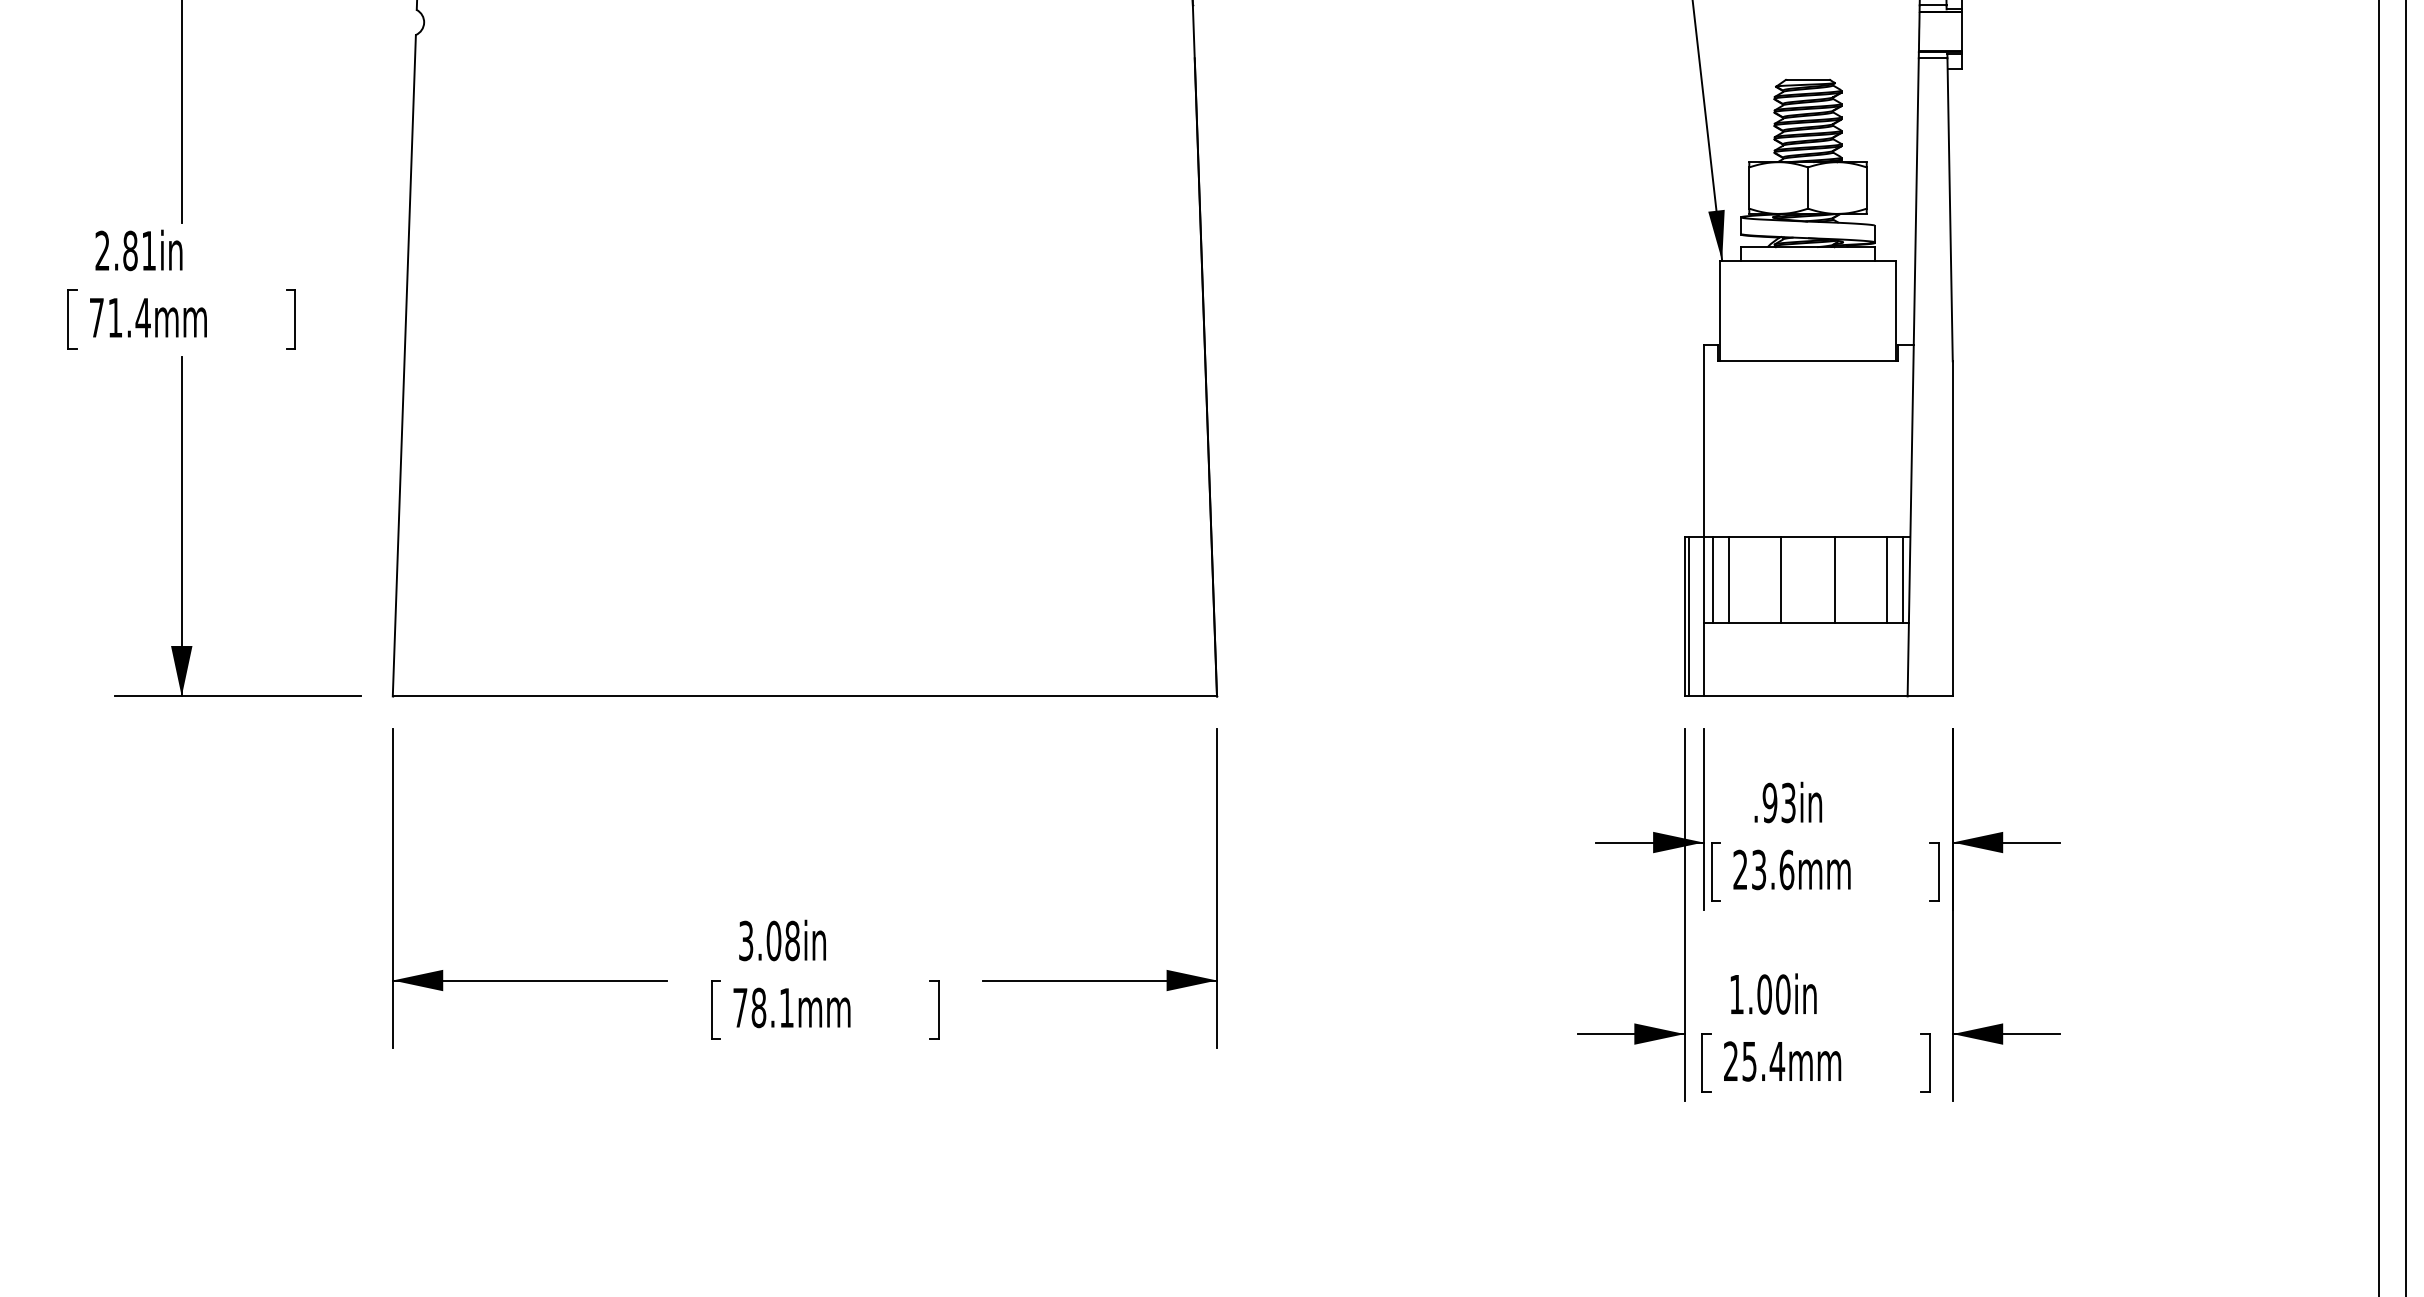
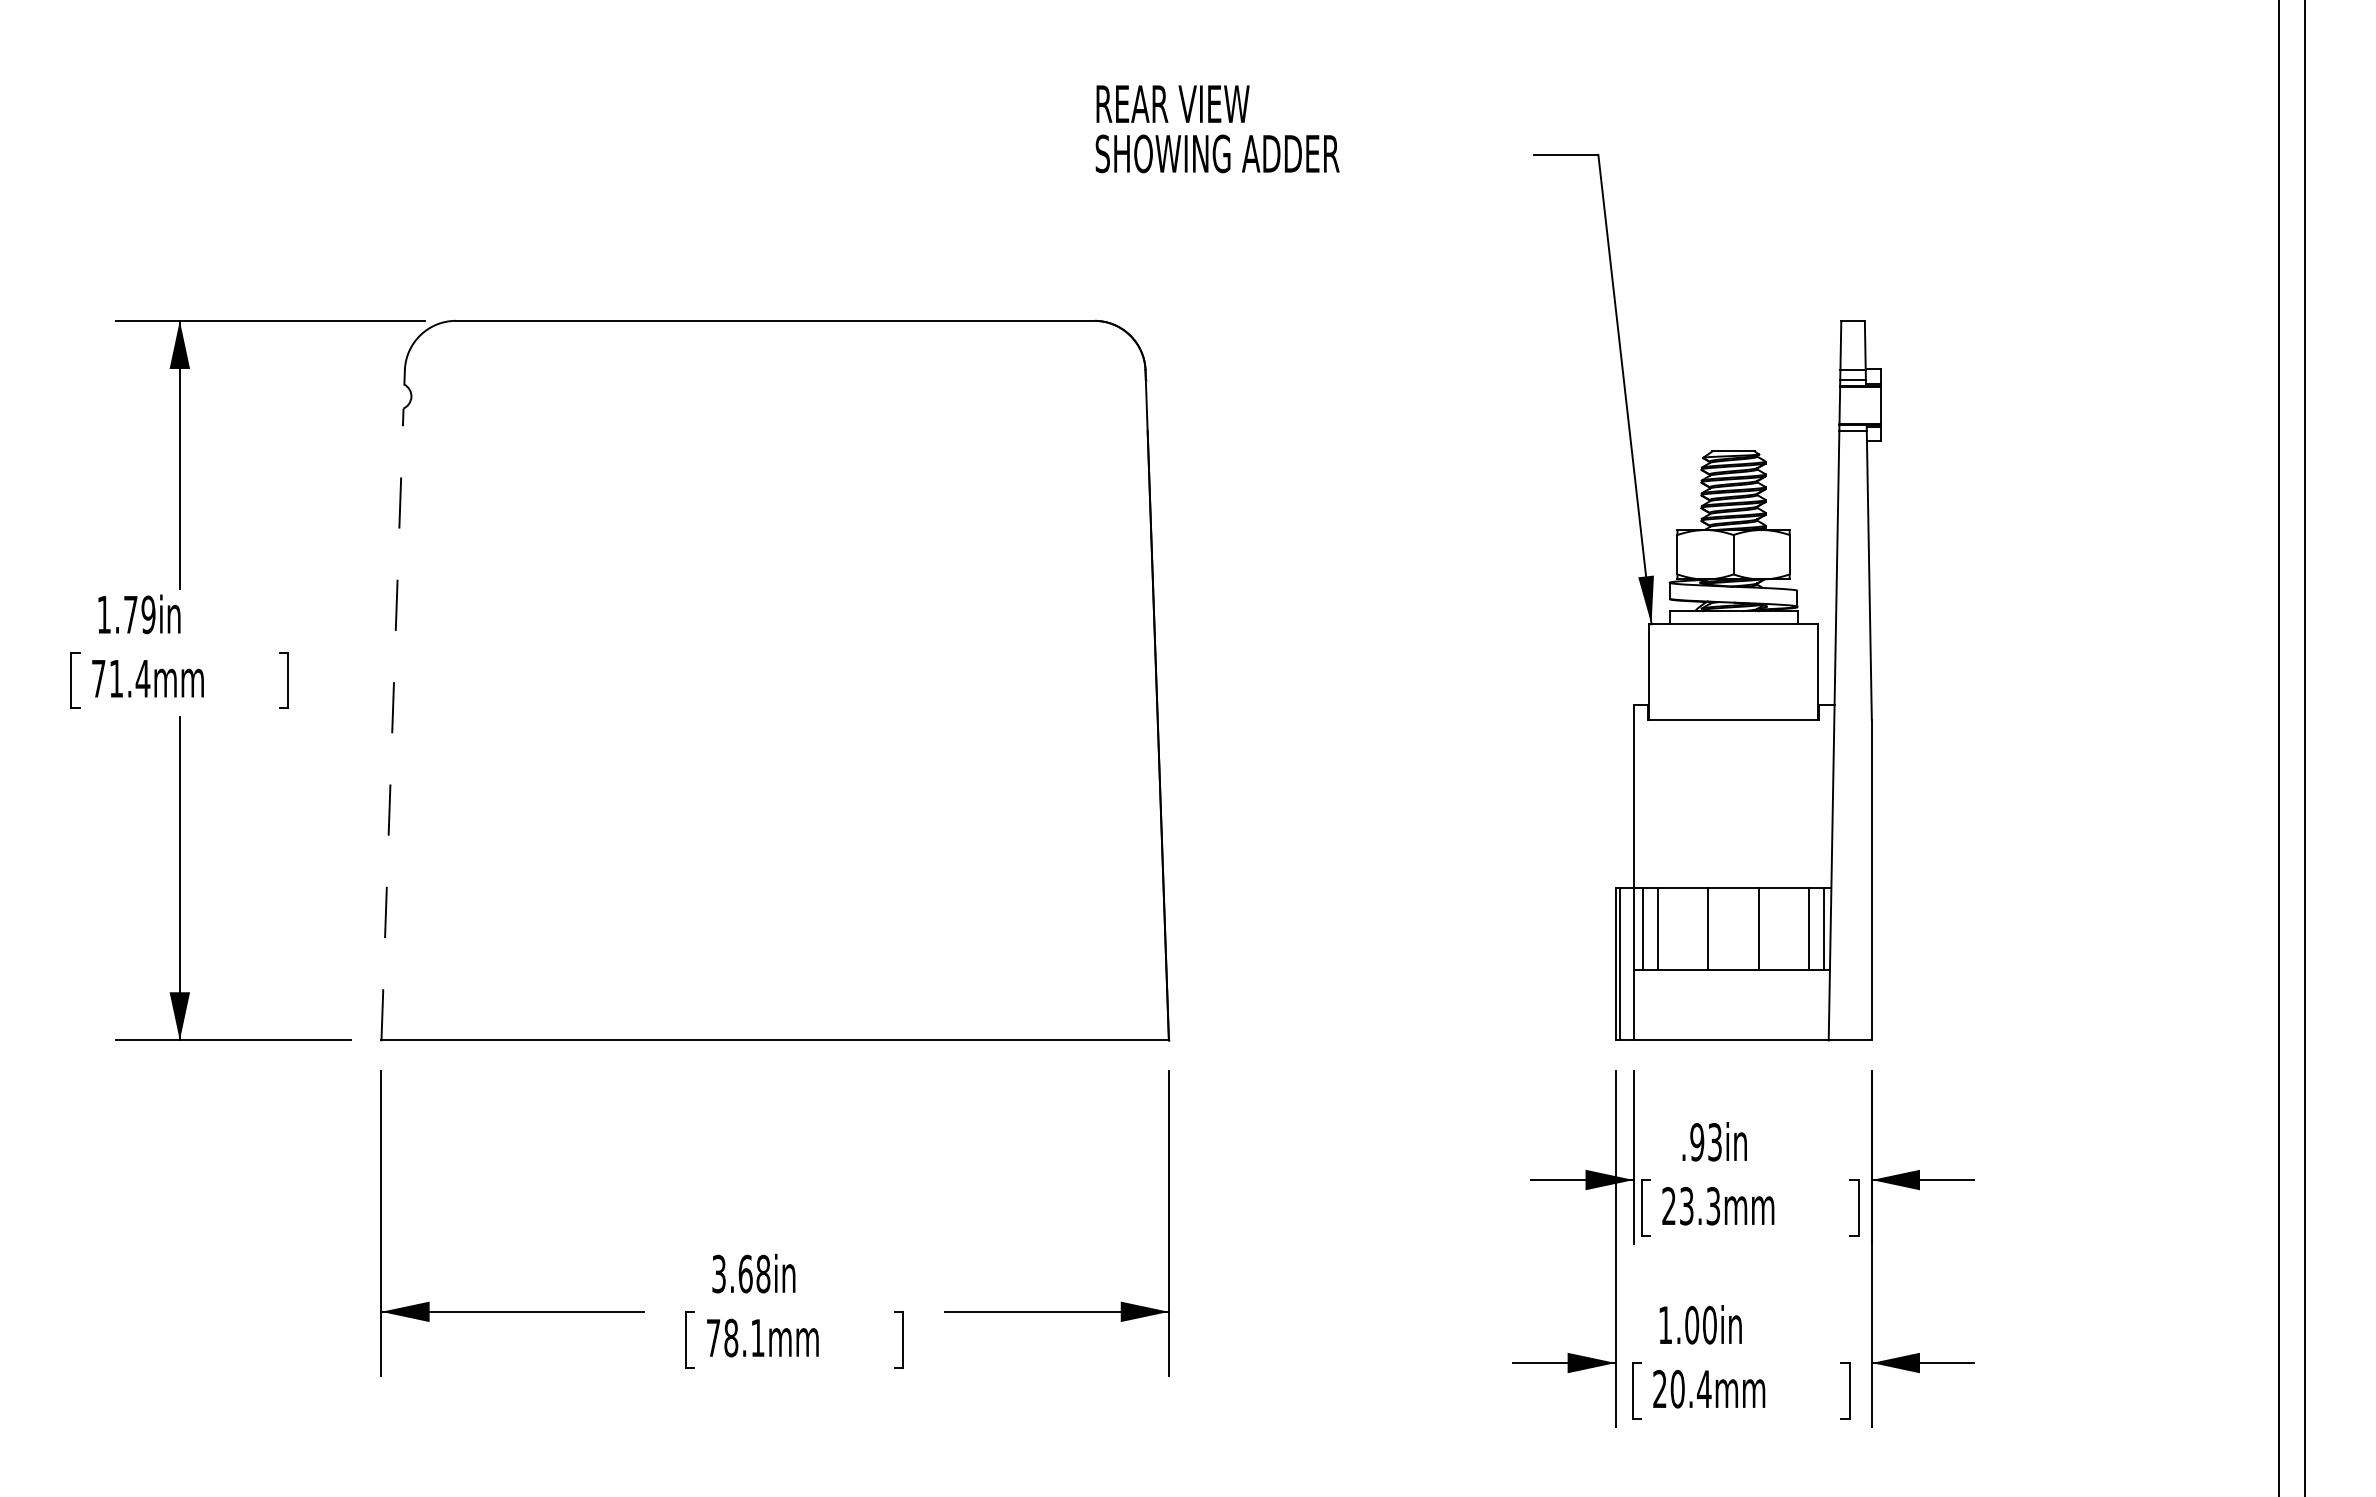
text: (125, 250) -> (126, 614), 2.81in -> 1.79in
line: (404, 364) -> (392, 723), solid -> dashed
text: (1787, 870) -> (1713, 1206), 23.6mm -> 23.3mm
text: (773, 940) -> (745, 1273), 3.08in -> 3.68in
text: (1749, 1061) -> (1677, 1389), 25.4mm -> 20.4mm

